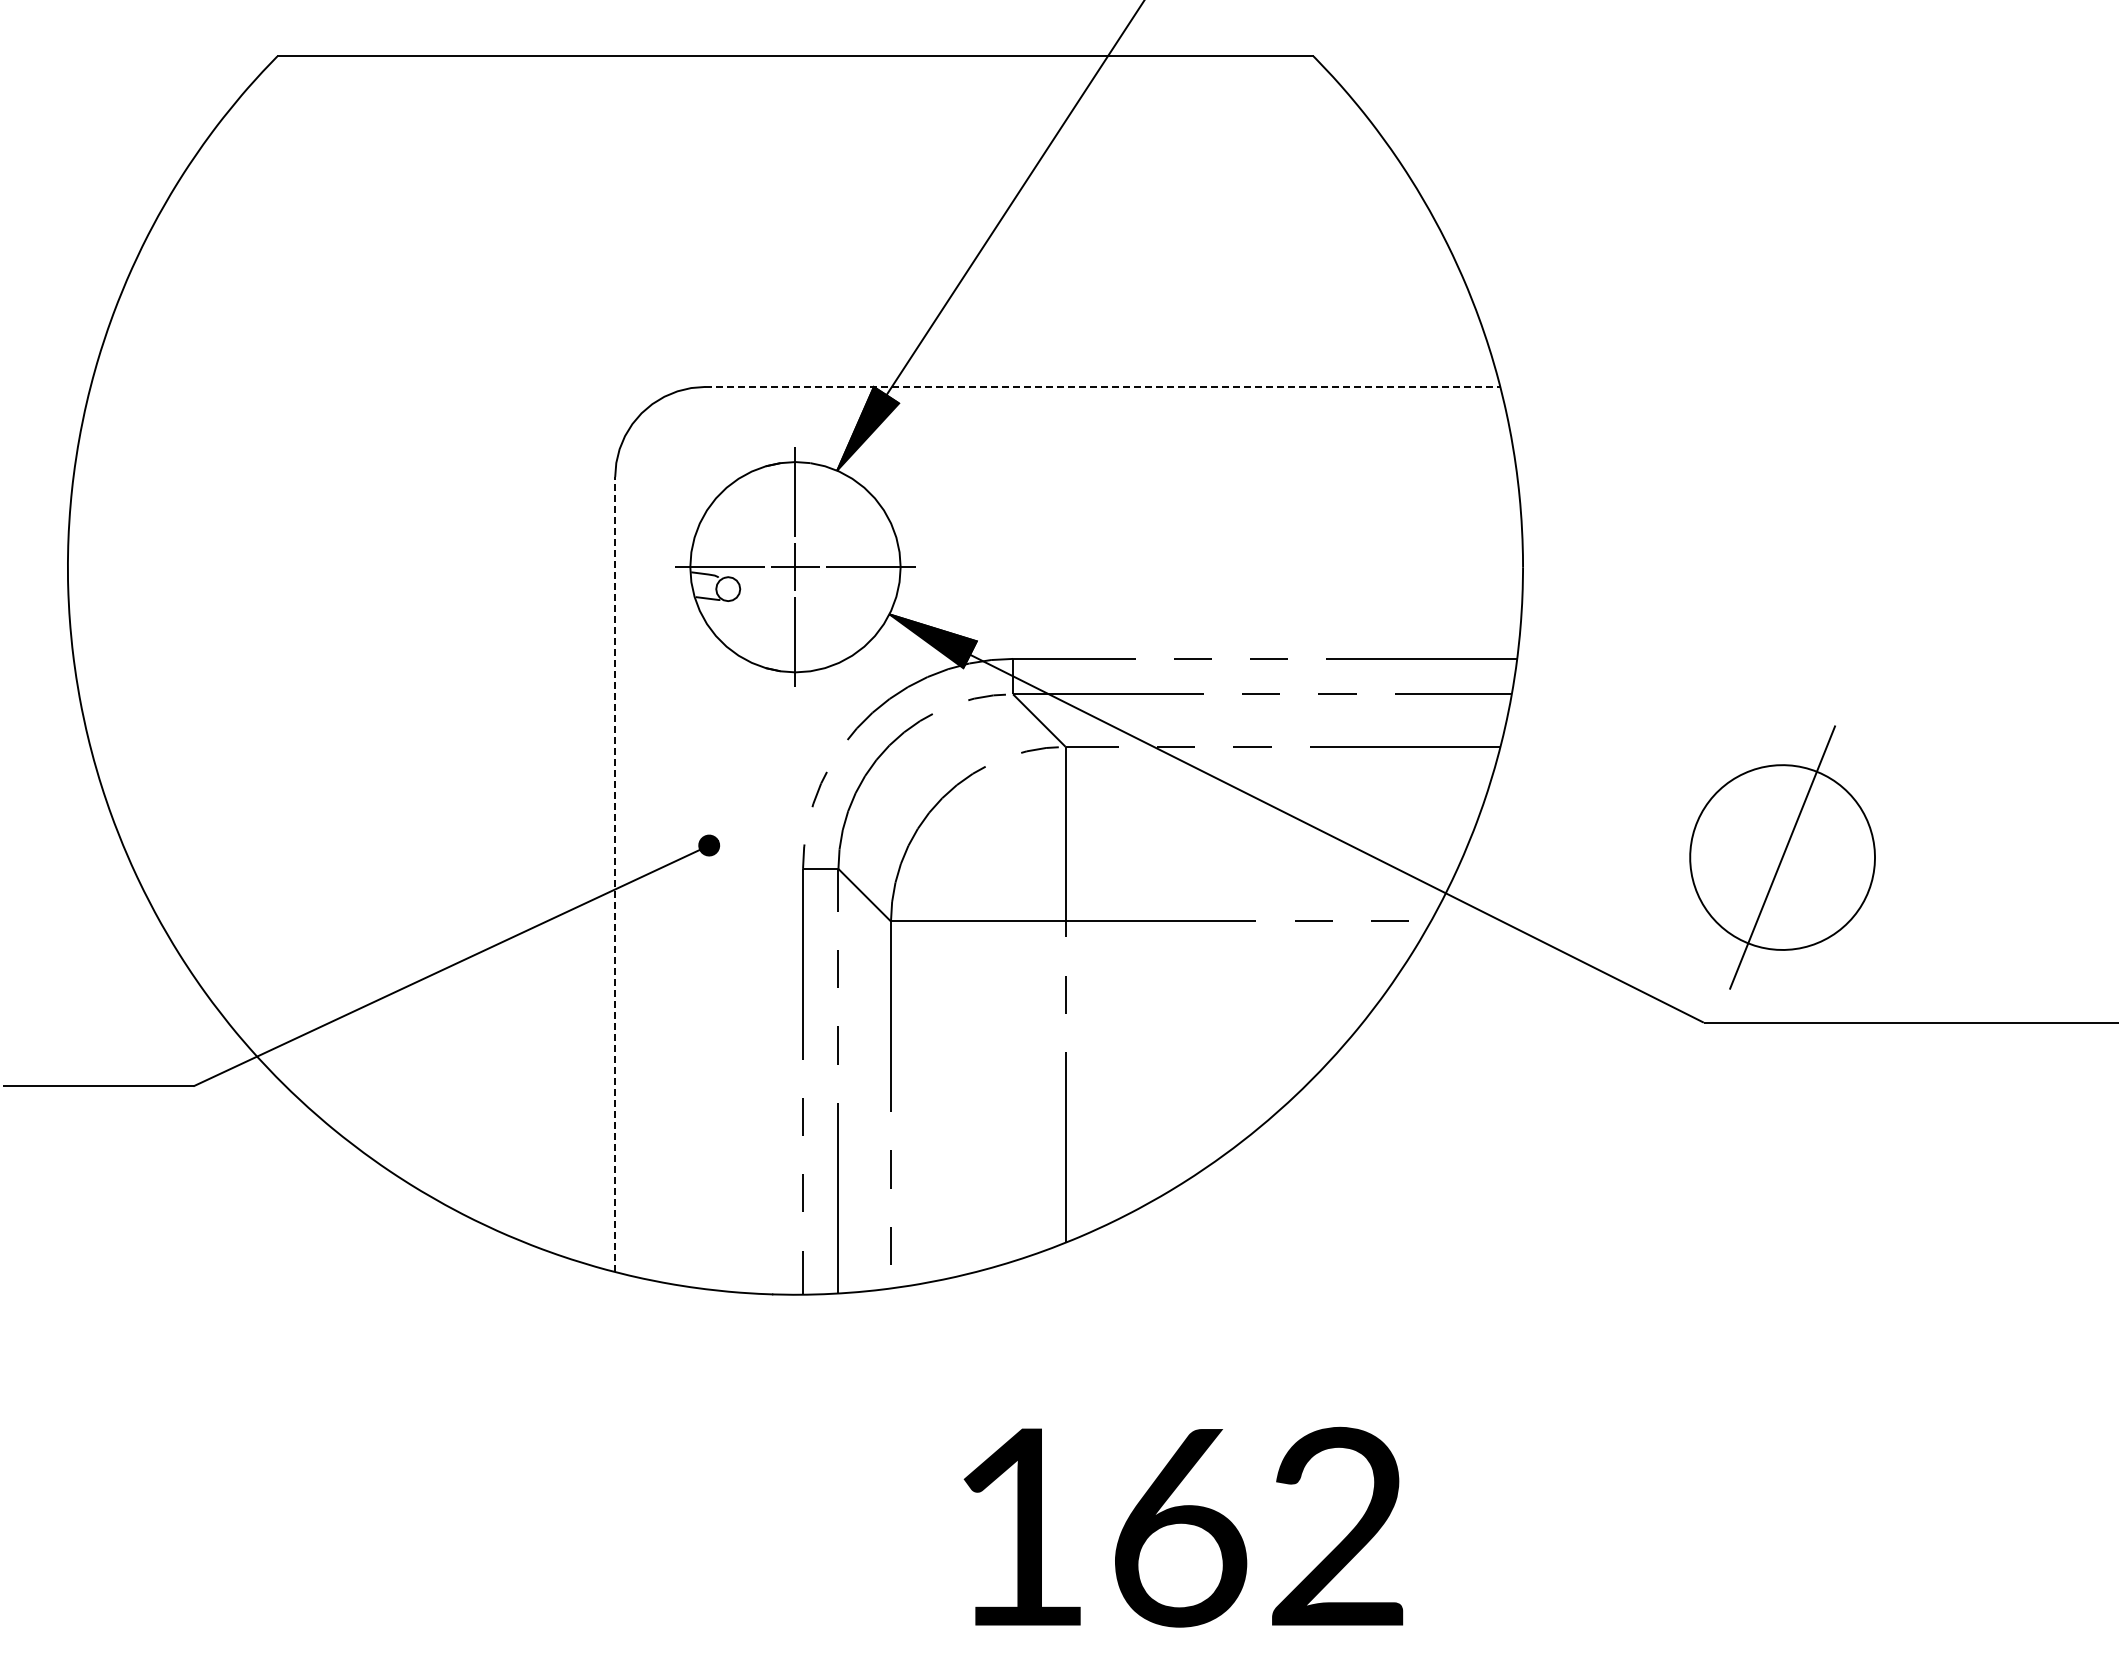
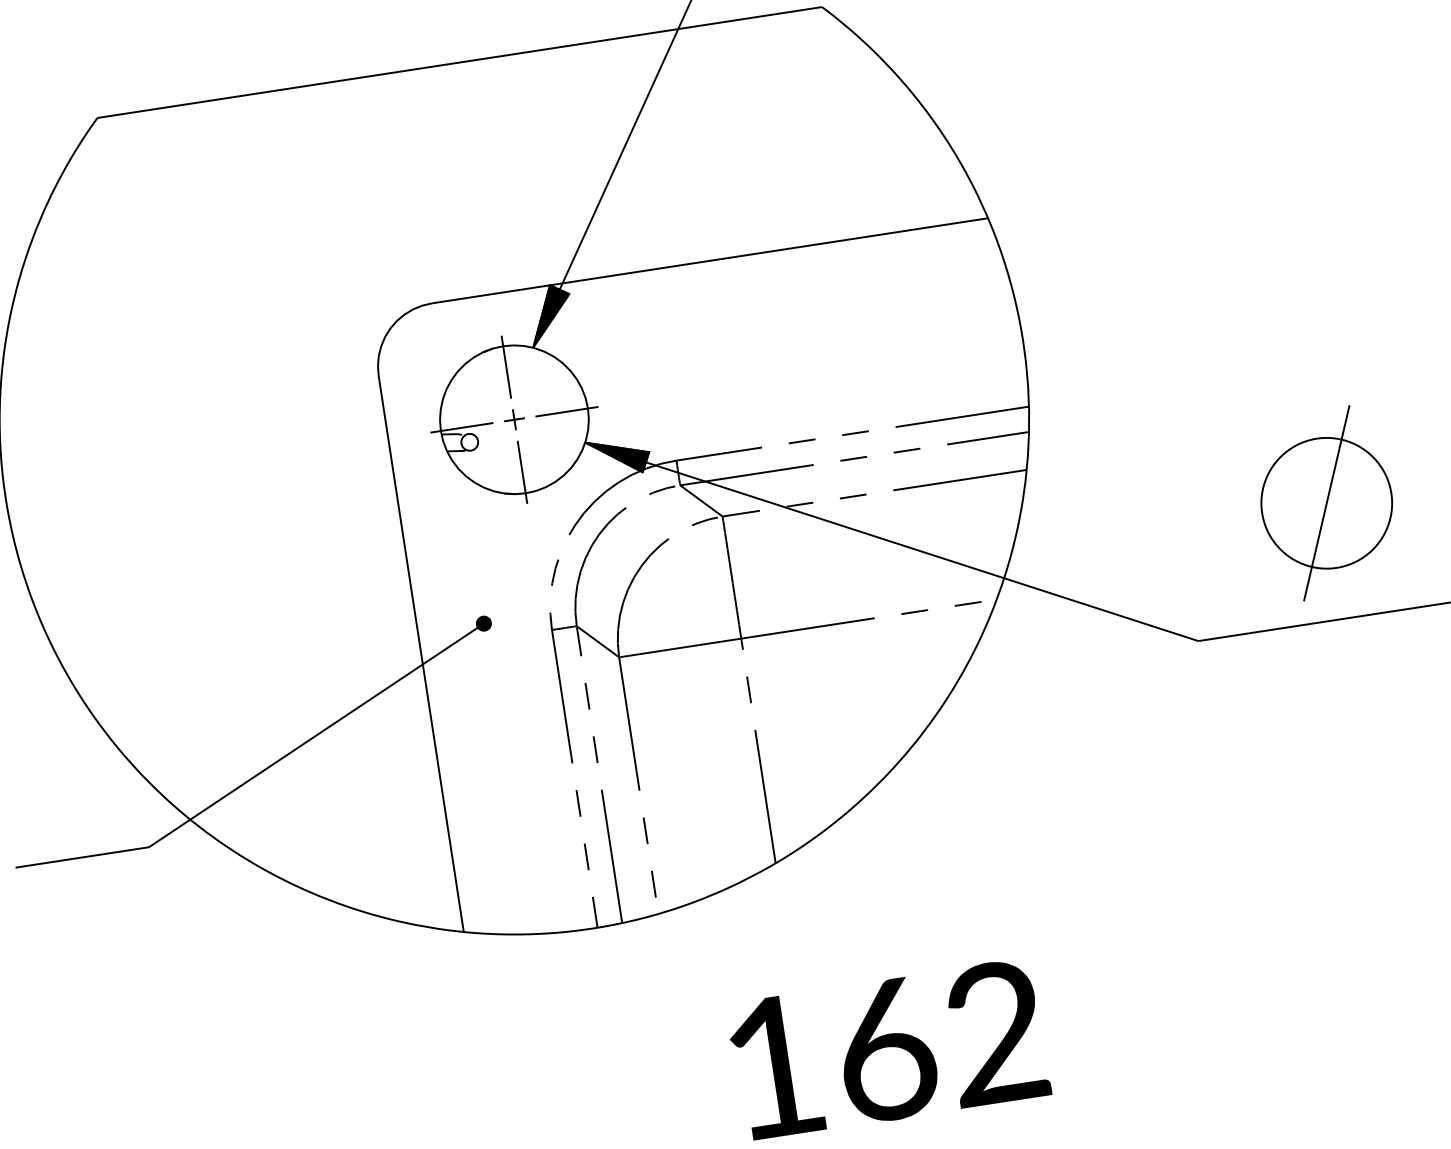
line: (1102, 386) -> (709, 260), dashed -> solid
part: (795, 566) -> (514, 419), size x0.62
part: (1782, 857) -> (1326, 503), moved
line: (615, 874) -> (421, 653), dashed -> solid

